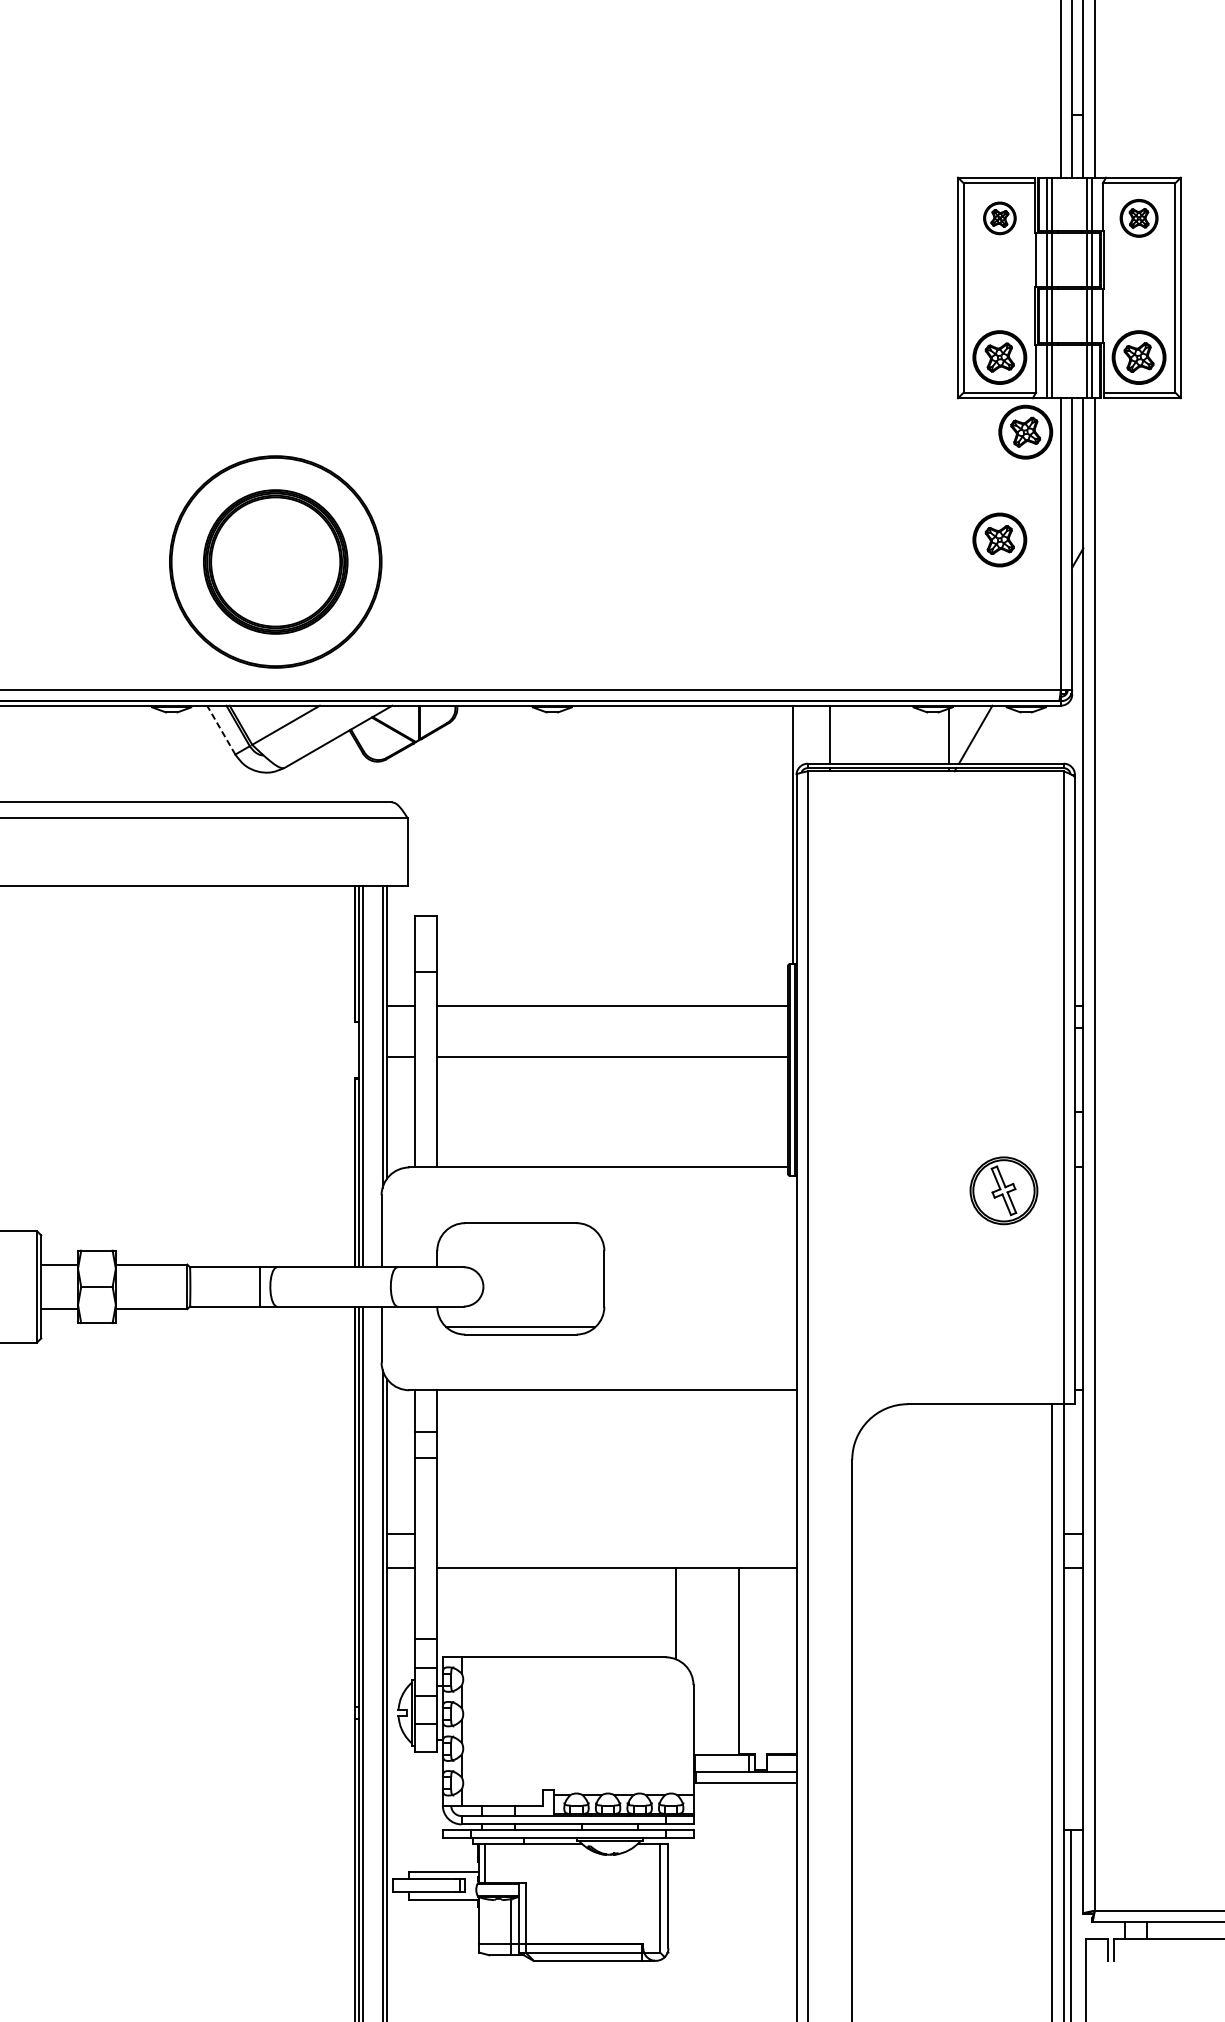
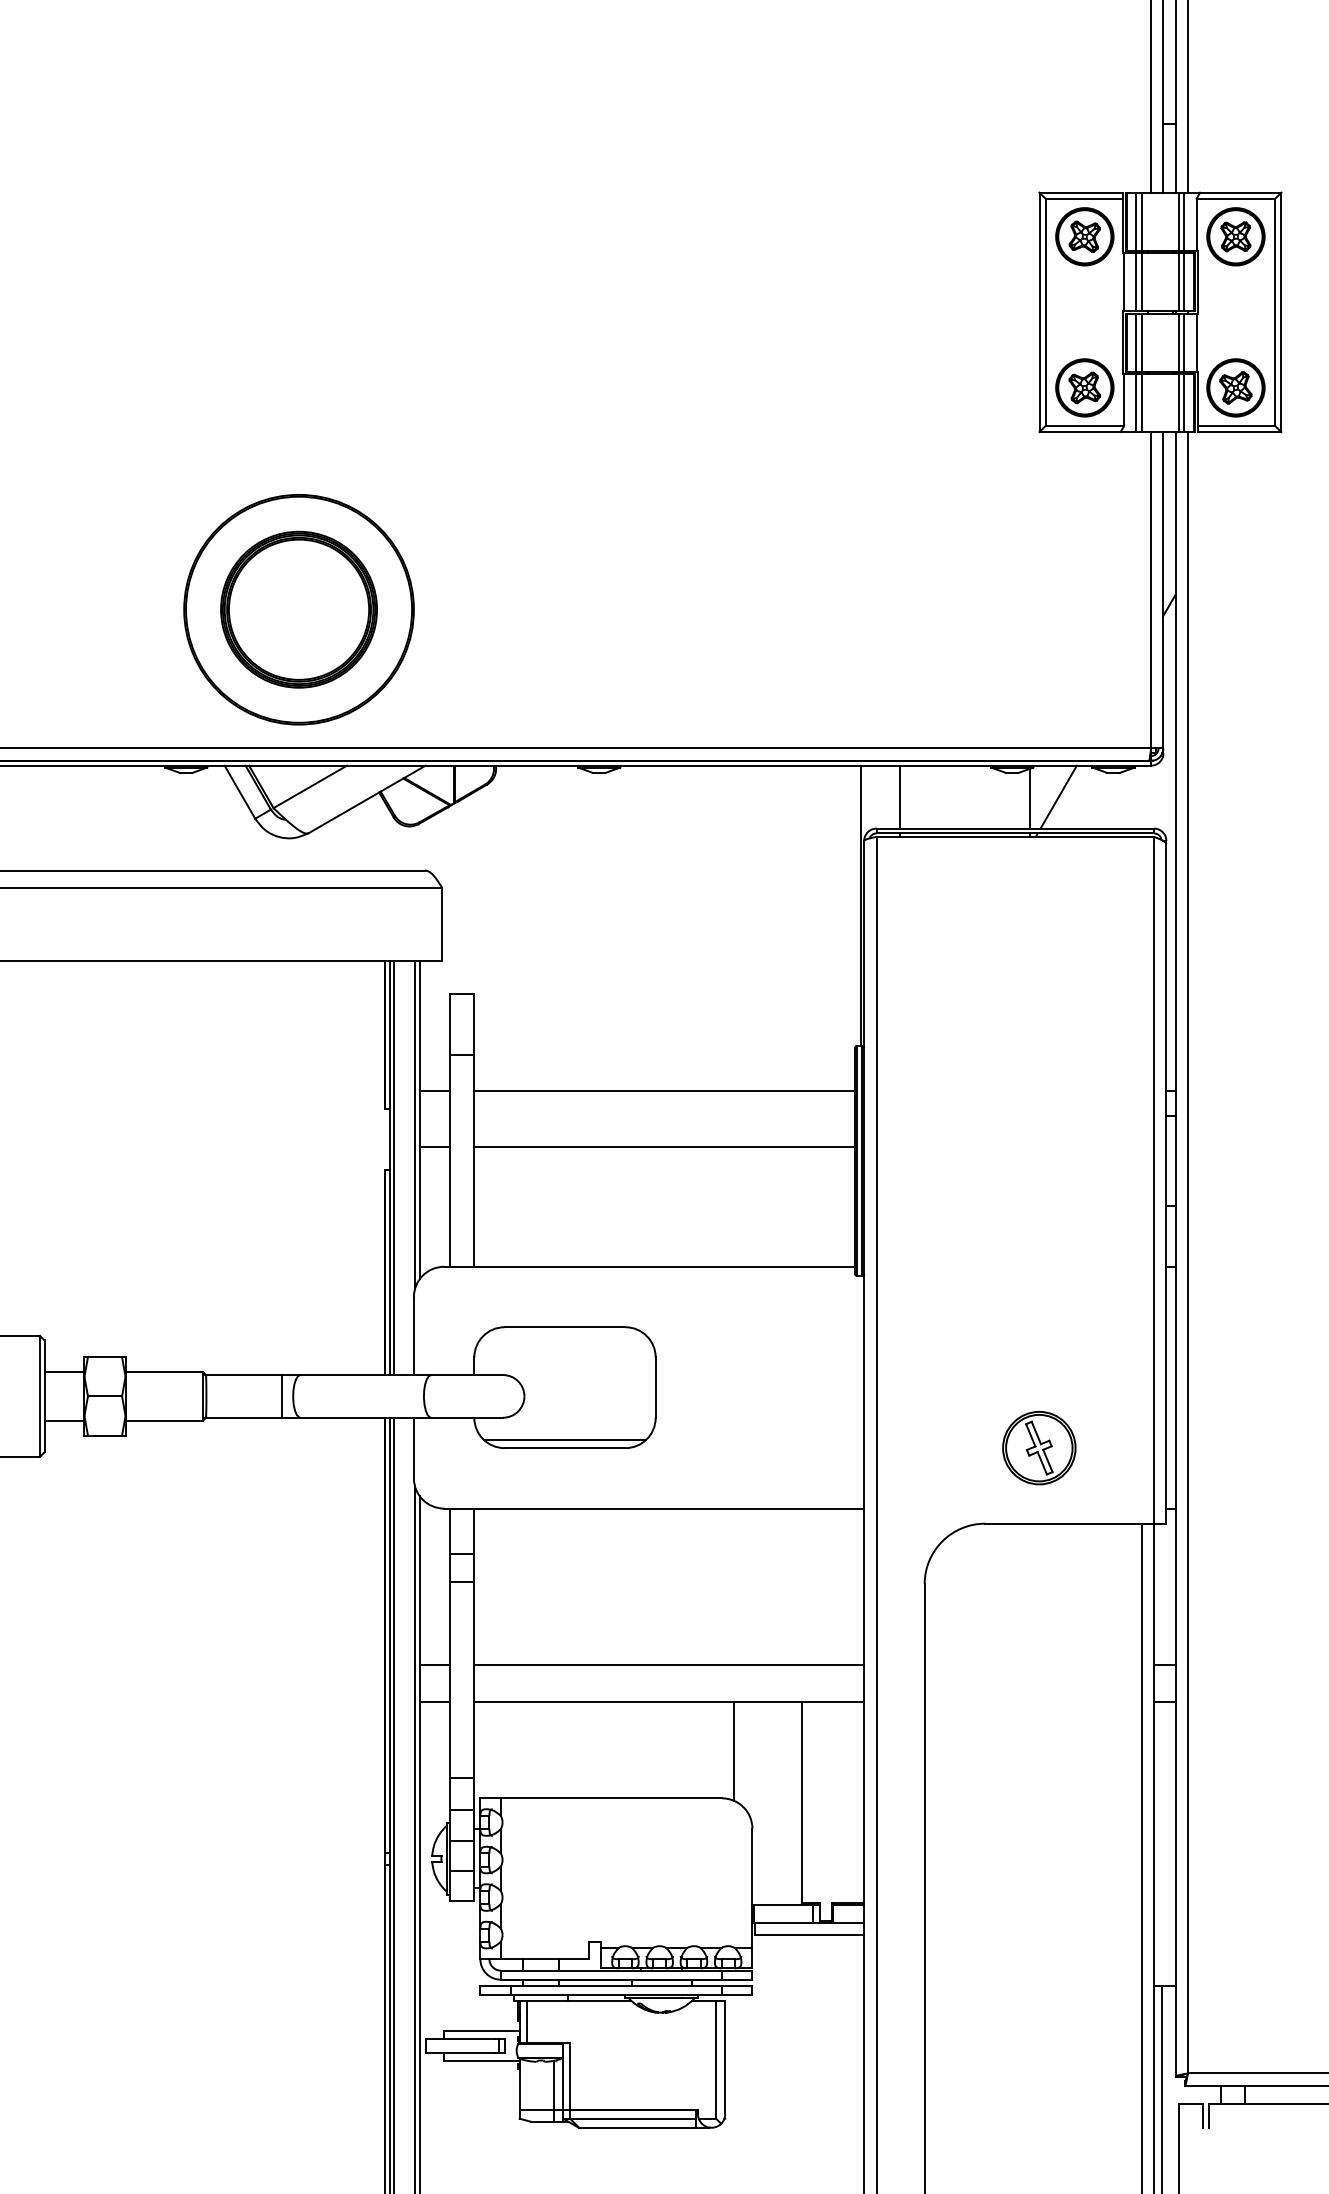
part: (999, 218) -> (1084, 236), size x1.67
part: (1138, 218) -> (1235, 236), size x1.43
part: (1025, 431) -> (1112, 468), removed
part: (999, 539) -> (1084, 585), removed
line: (220, 730) -> (239, 792), dashed -> solid
part: (1004, 1191) -> (1039, 1448), moved
line: (617, 1534) -> (669, 1665), added

